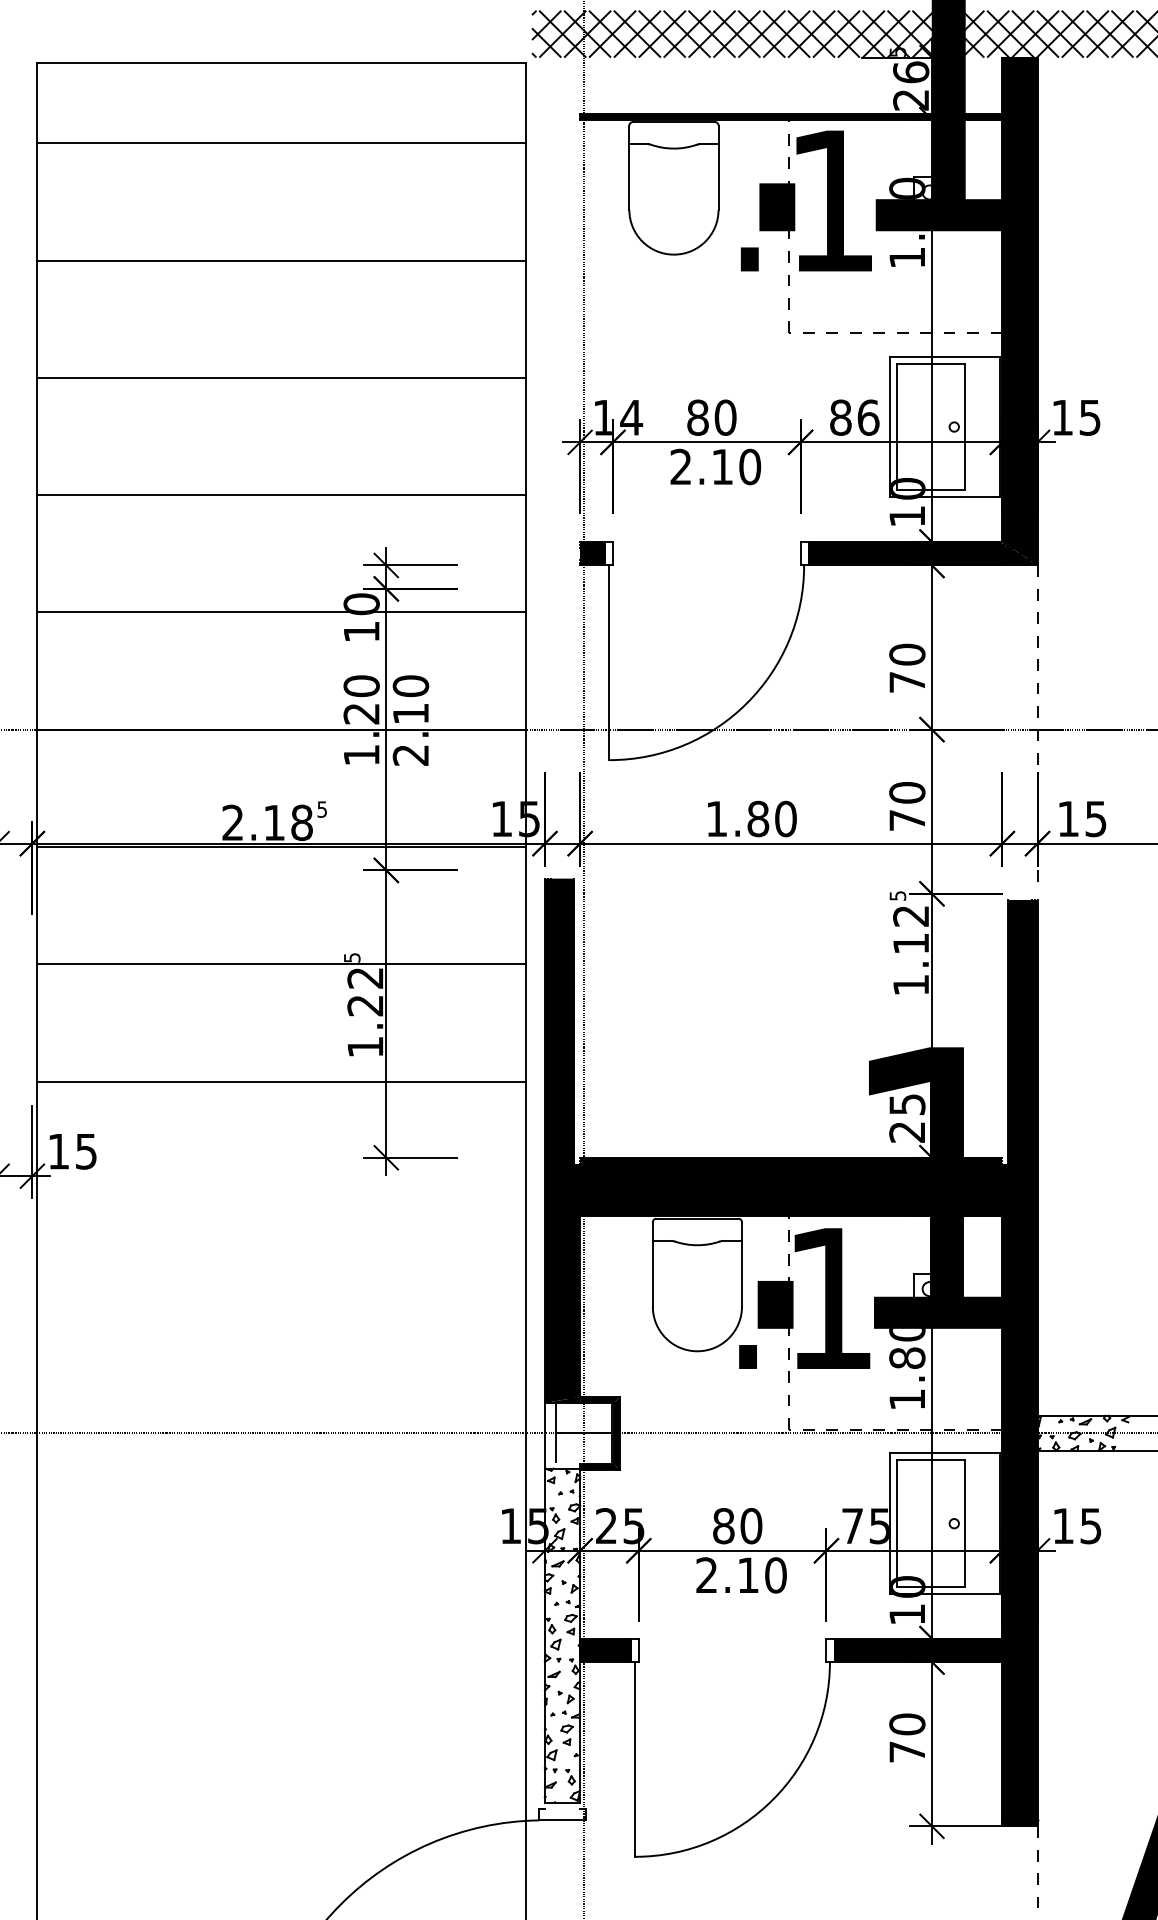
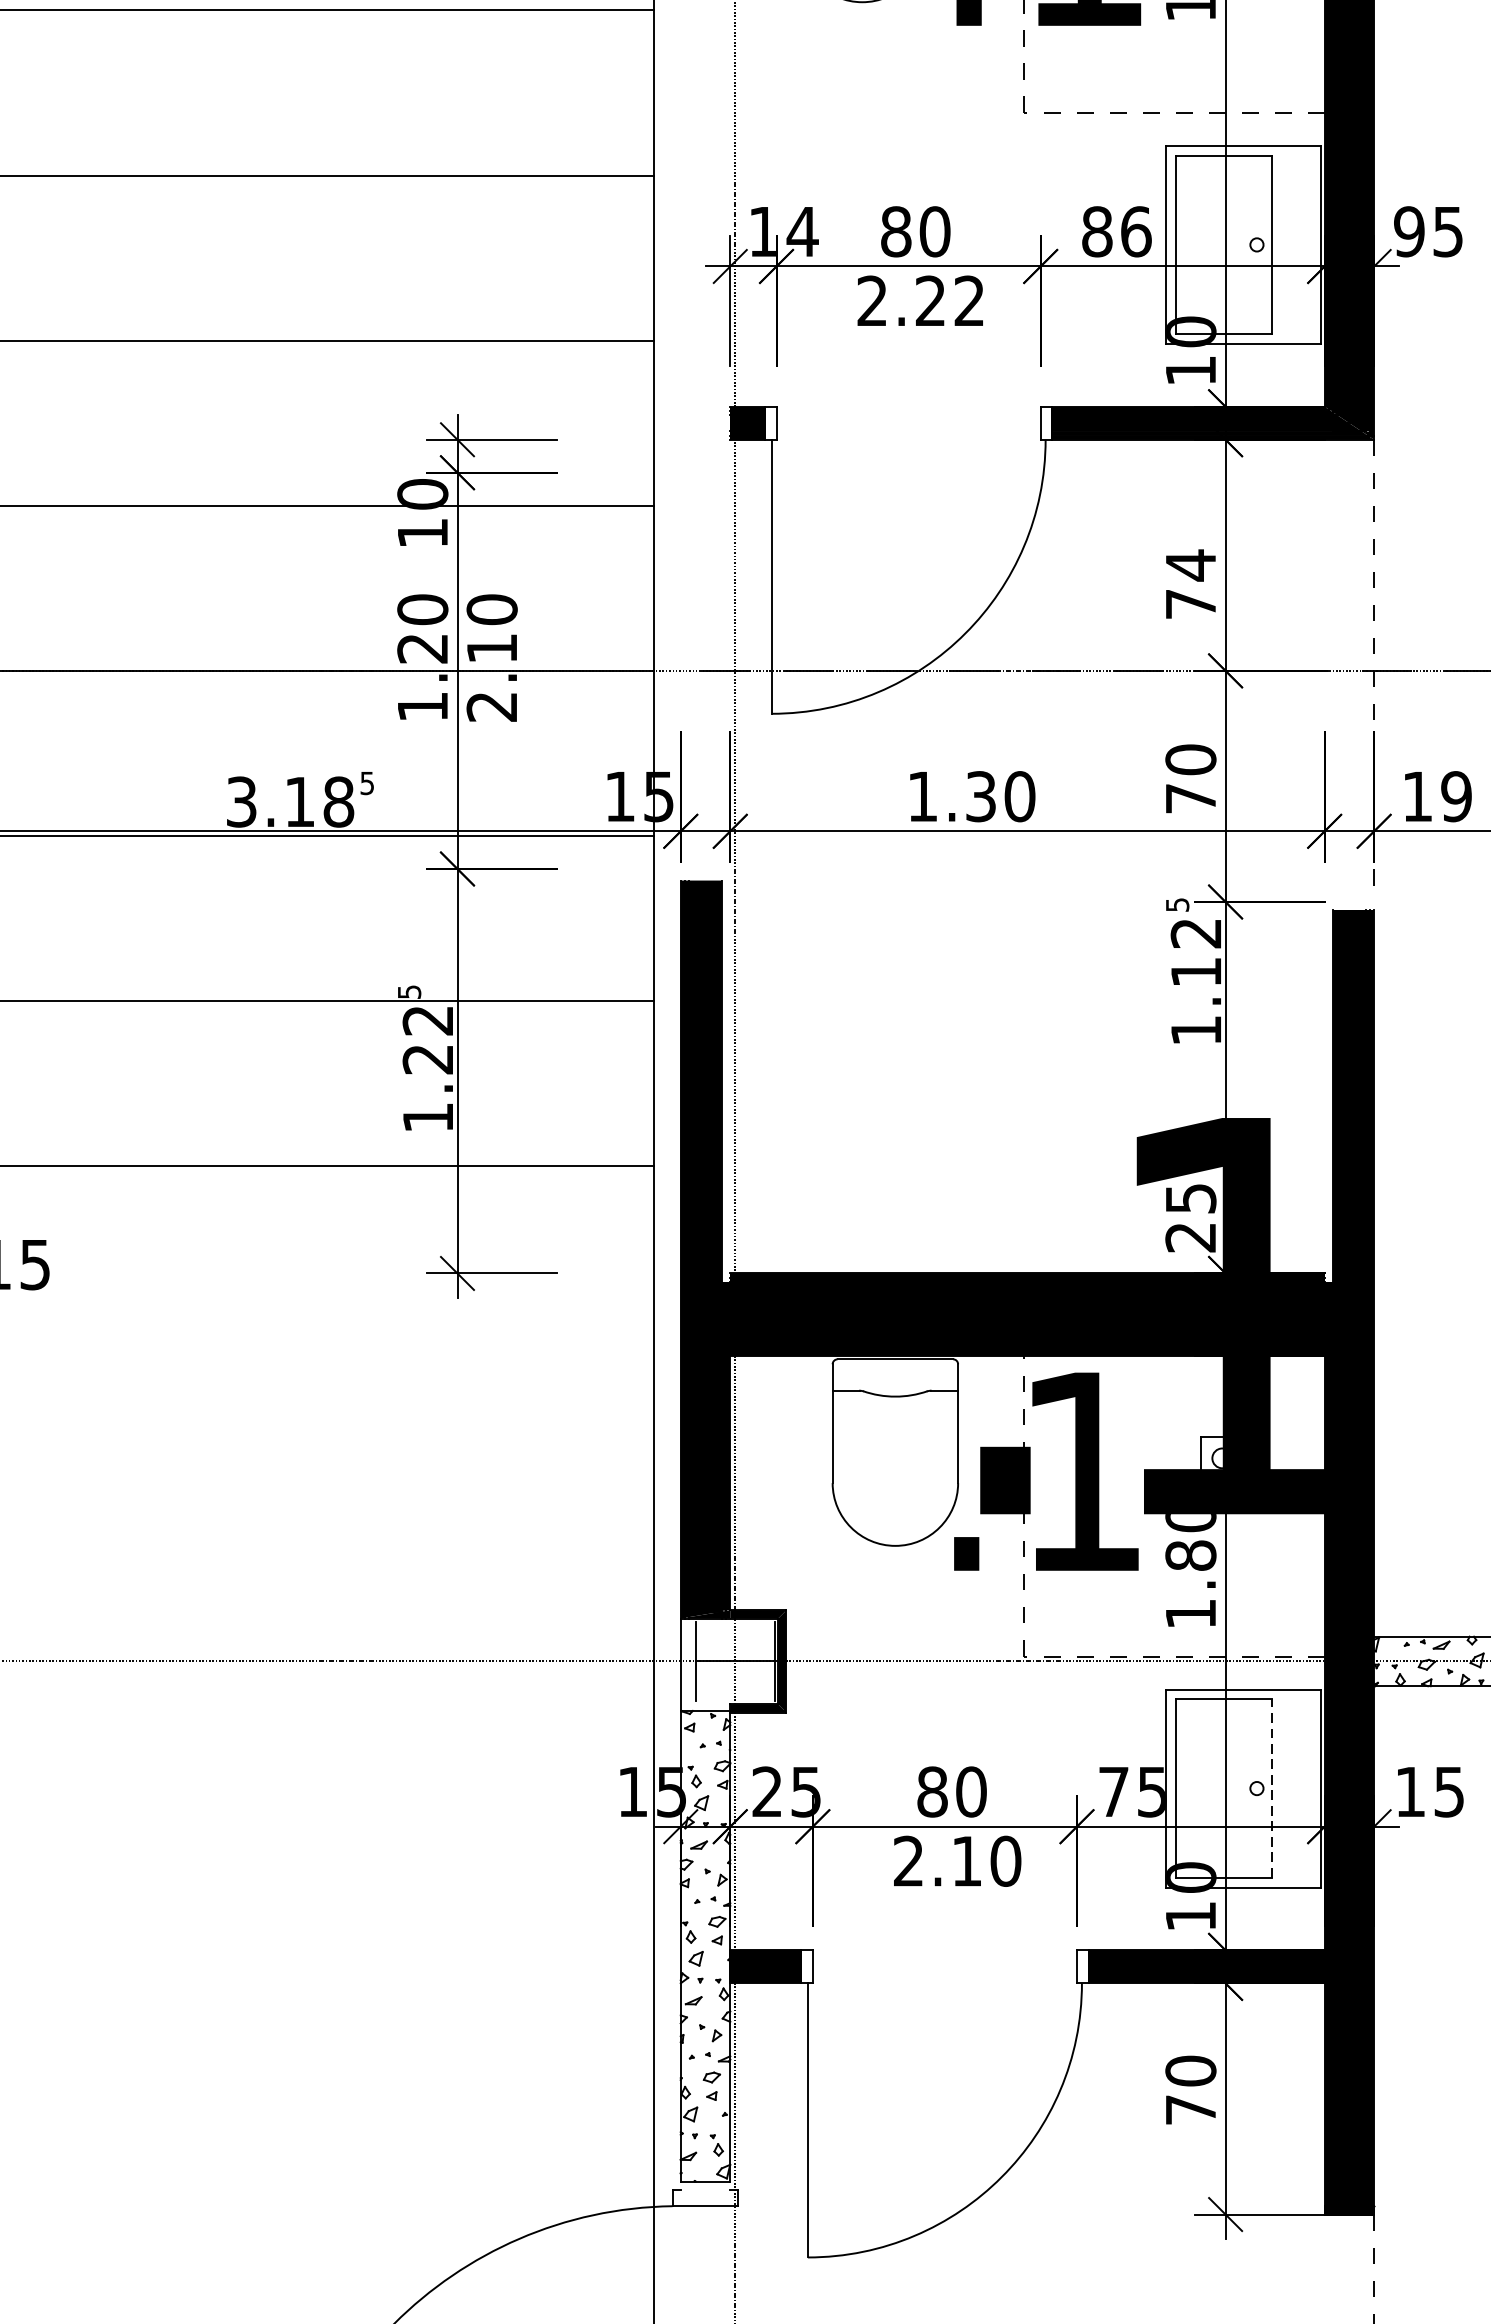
text: (1062, 417) -> (1409, 231), 15 -> 95
text: (736, 466) -> (950, 300), 2.10 -> 2.22
text: (907, 654) -> (1191, 565), 70 -> 74
text: (1095, 818) -> (1455, 795), 15 -> 19
text: (758, 819) -> (981, 797), 1.80 -> 1.30
text: (232, 822) -> (240, 801), 2.18 -> 3.18
line: (964, 1523) -> (1271, 1788), solid -> dashed

